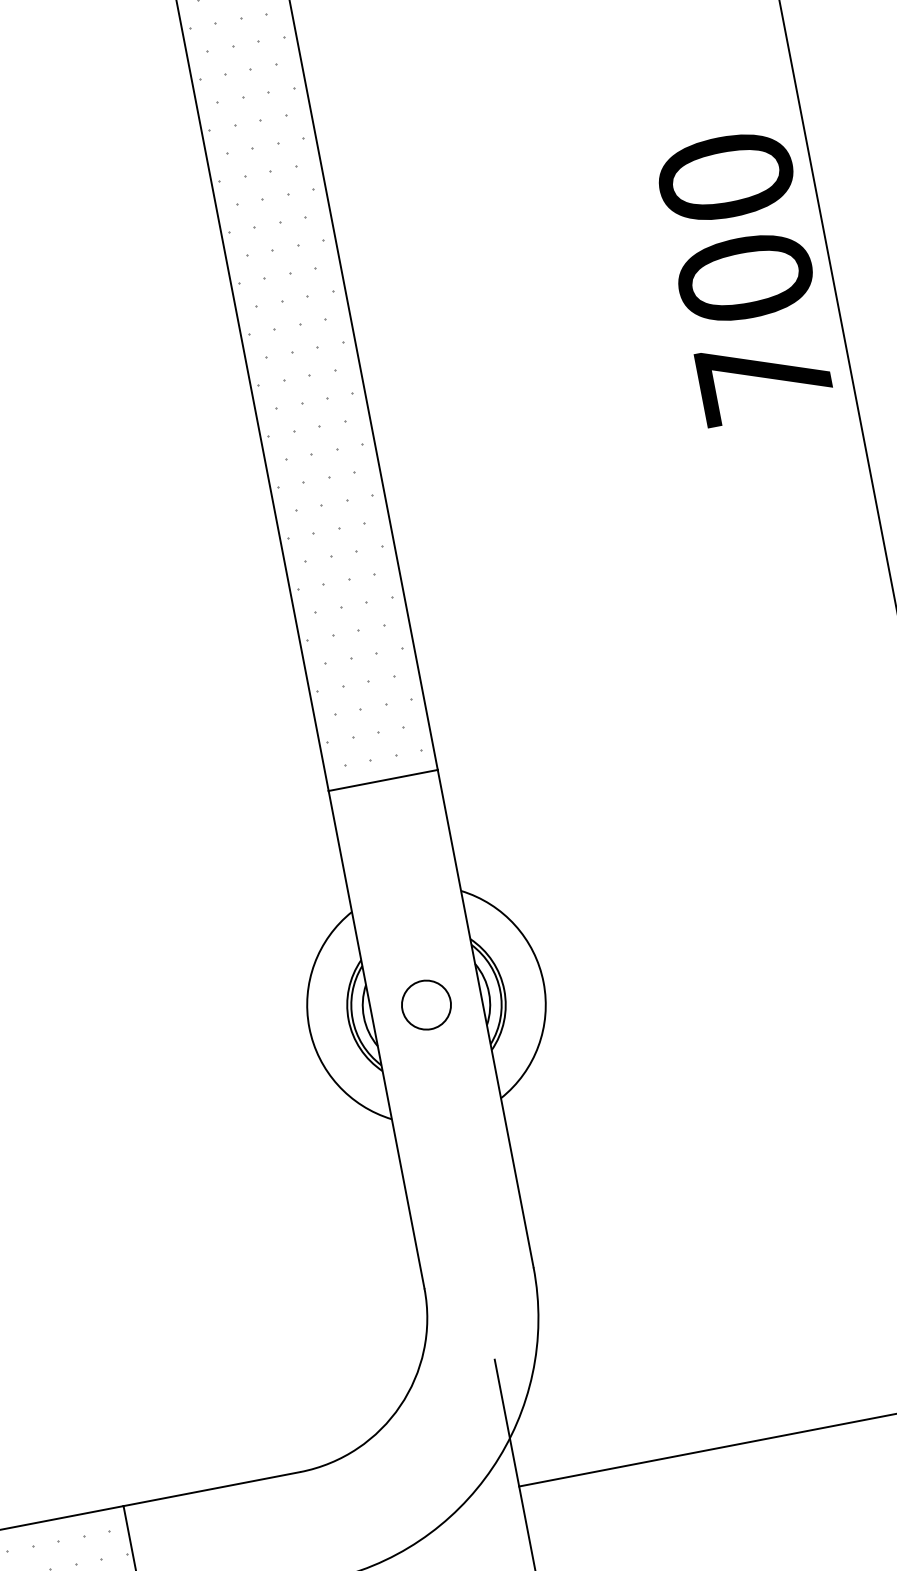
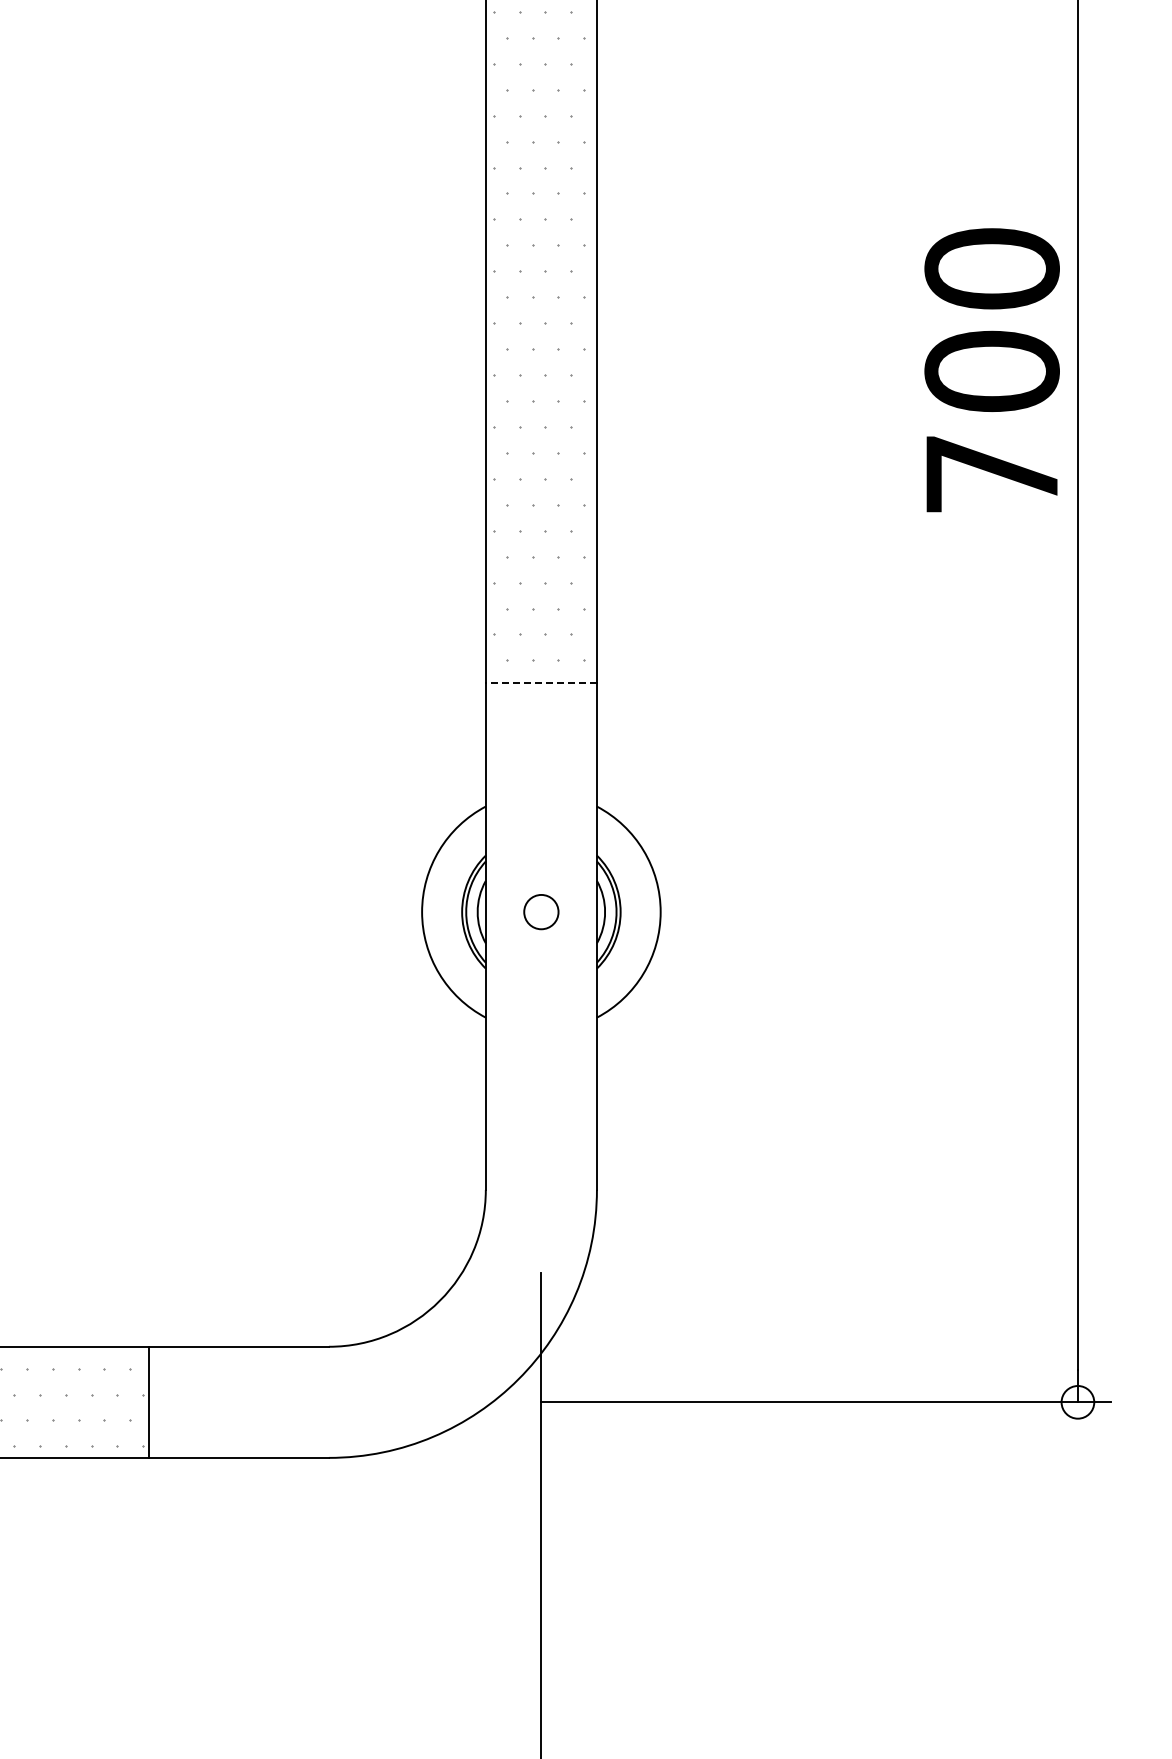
text: (744, 277) -> (991, 370), moved
line: (383, 780) -> (541, 683), solid -> dashed
circle: (425, 1004) -> (540, 911), size x0.7

